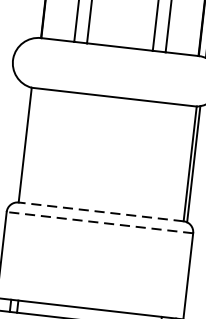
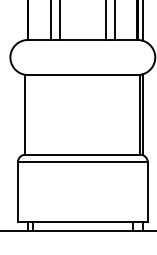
line: (100, 211) -> (82, 154), dashed -> solid
line: (99, 223) -> (82, 162), dashed -> solid

